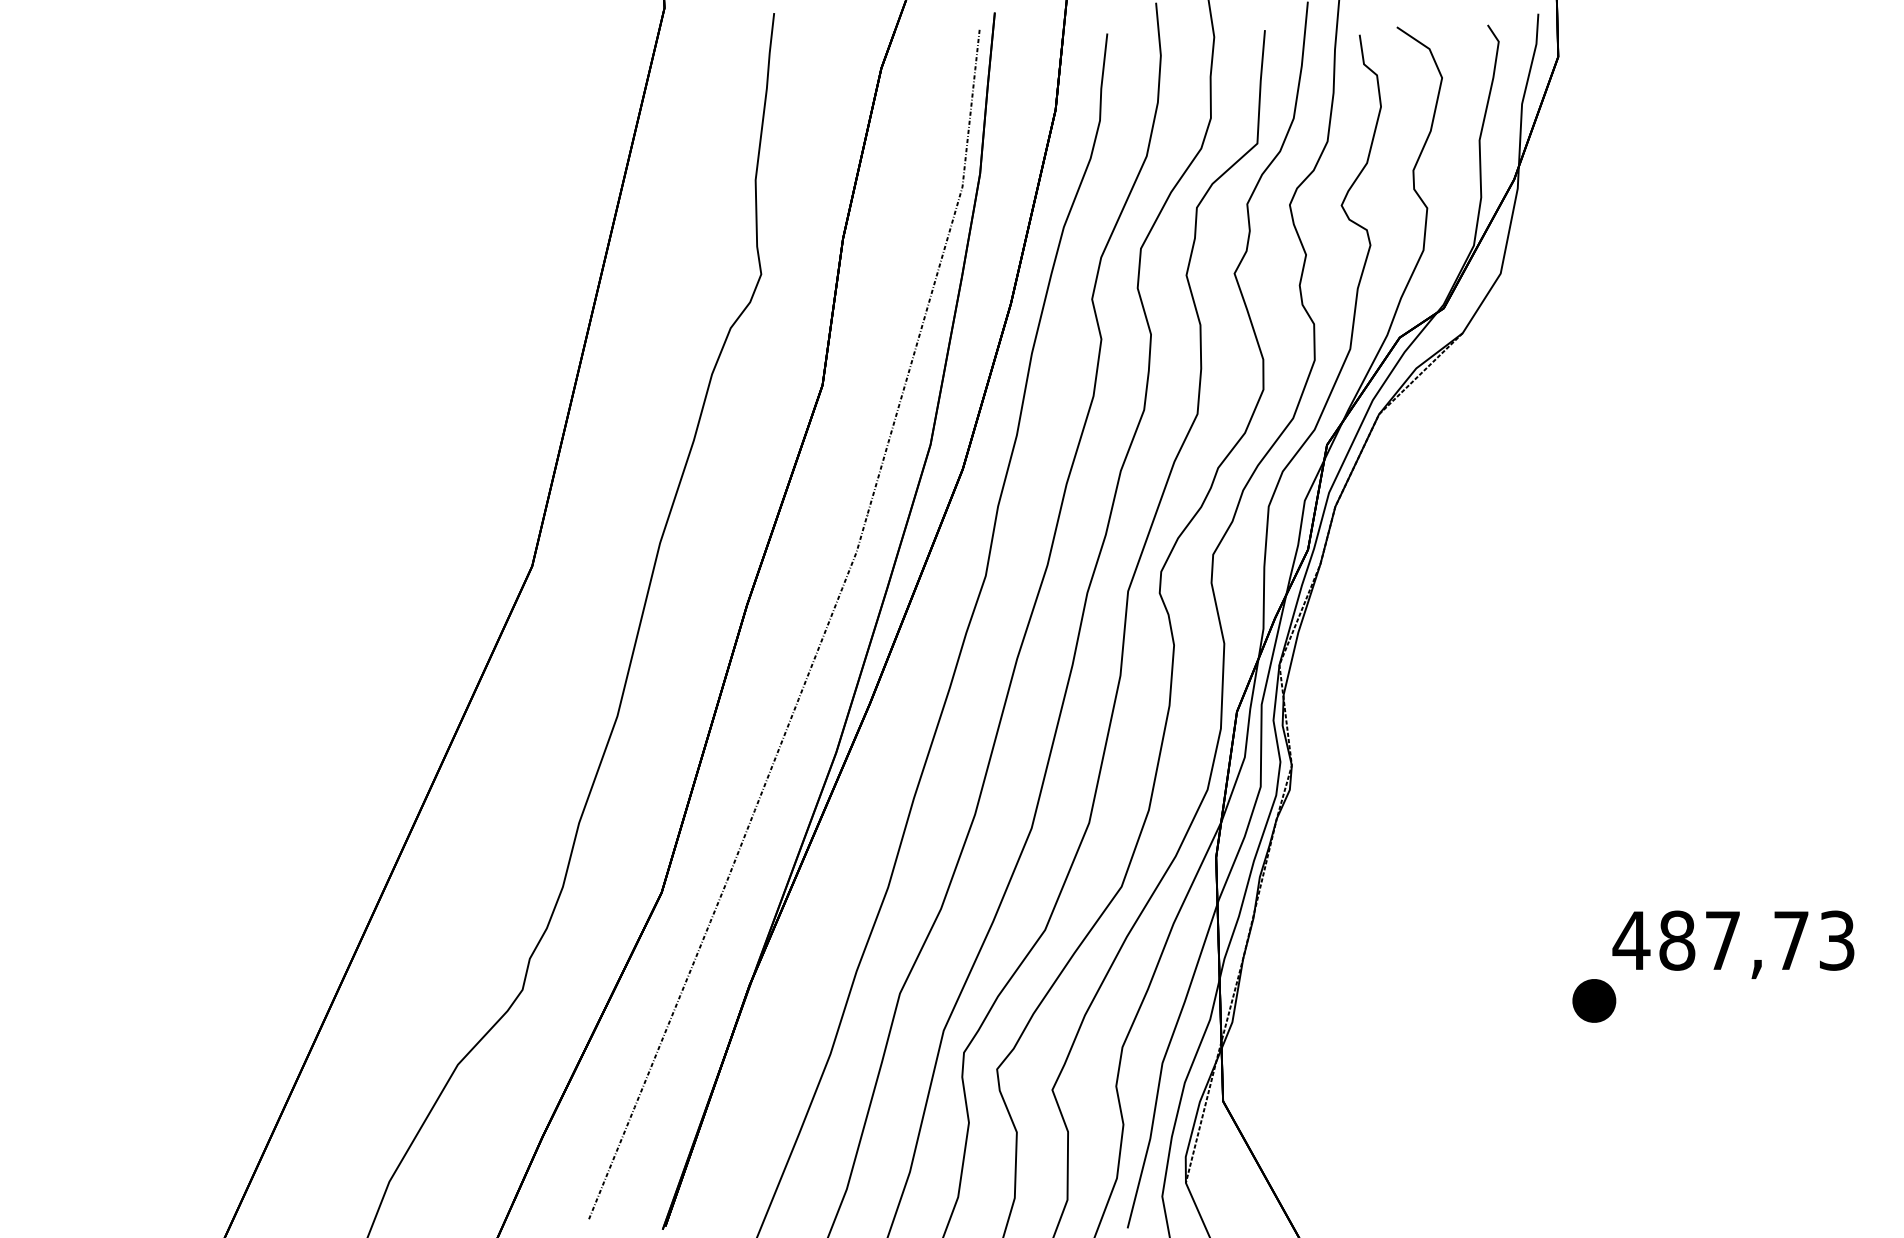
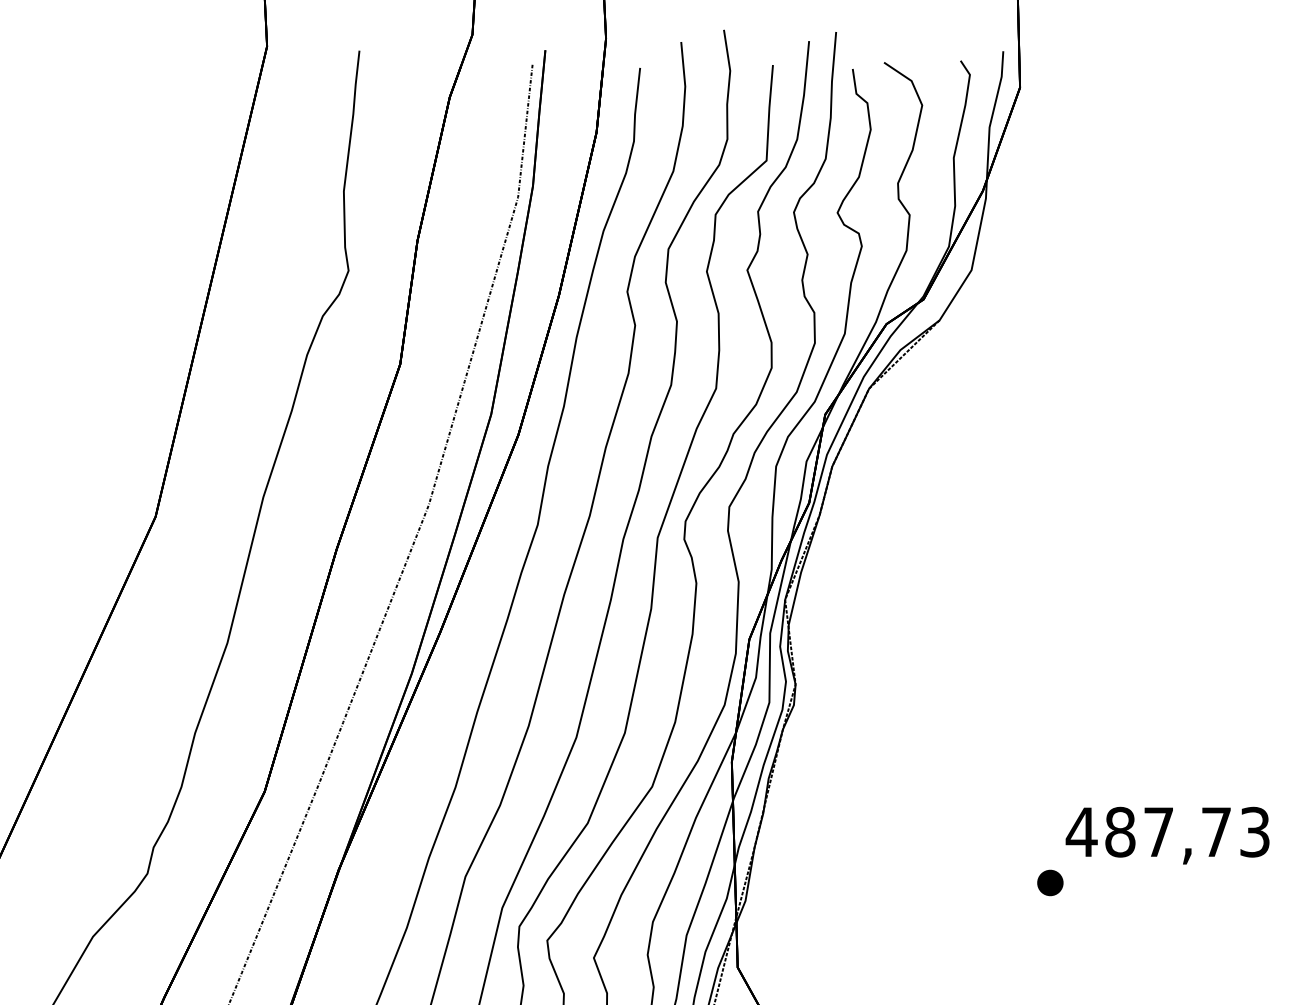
part: (1593, 1000) -> (1049, 882), size x0.71

